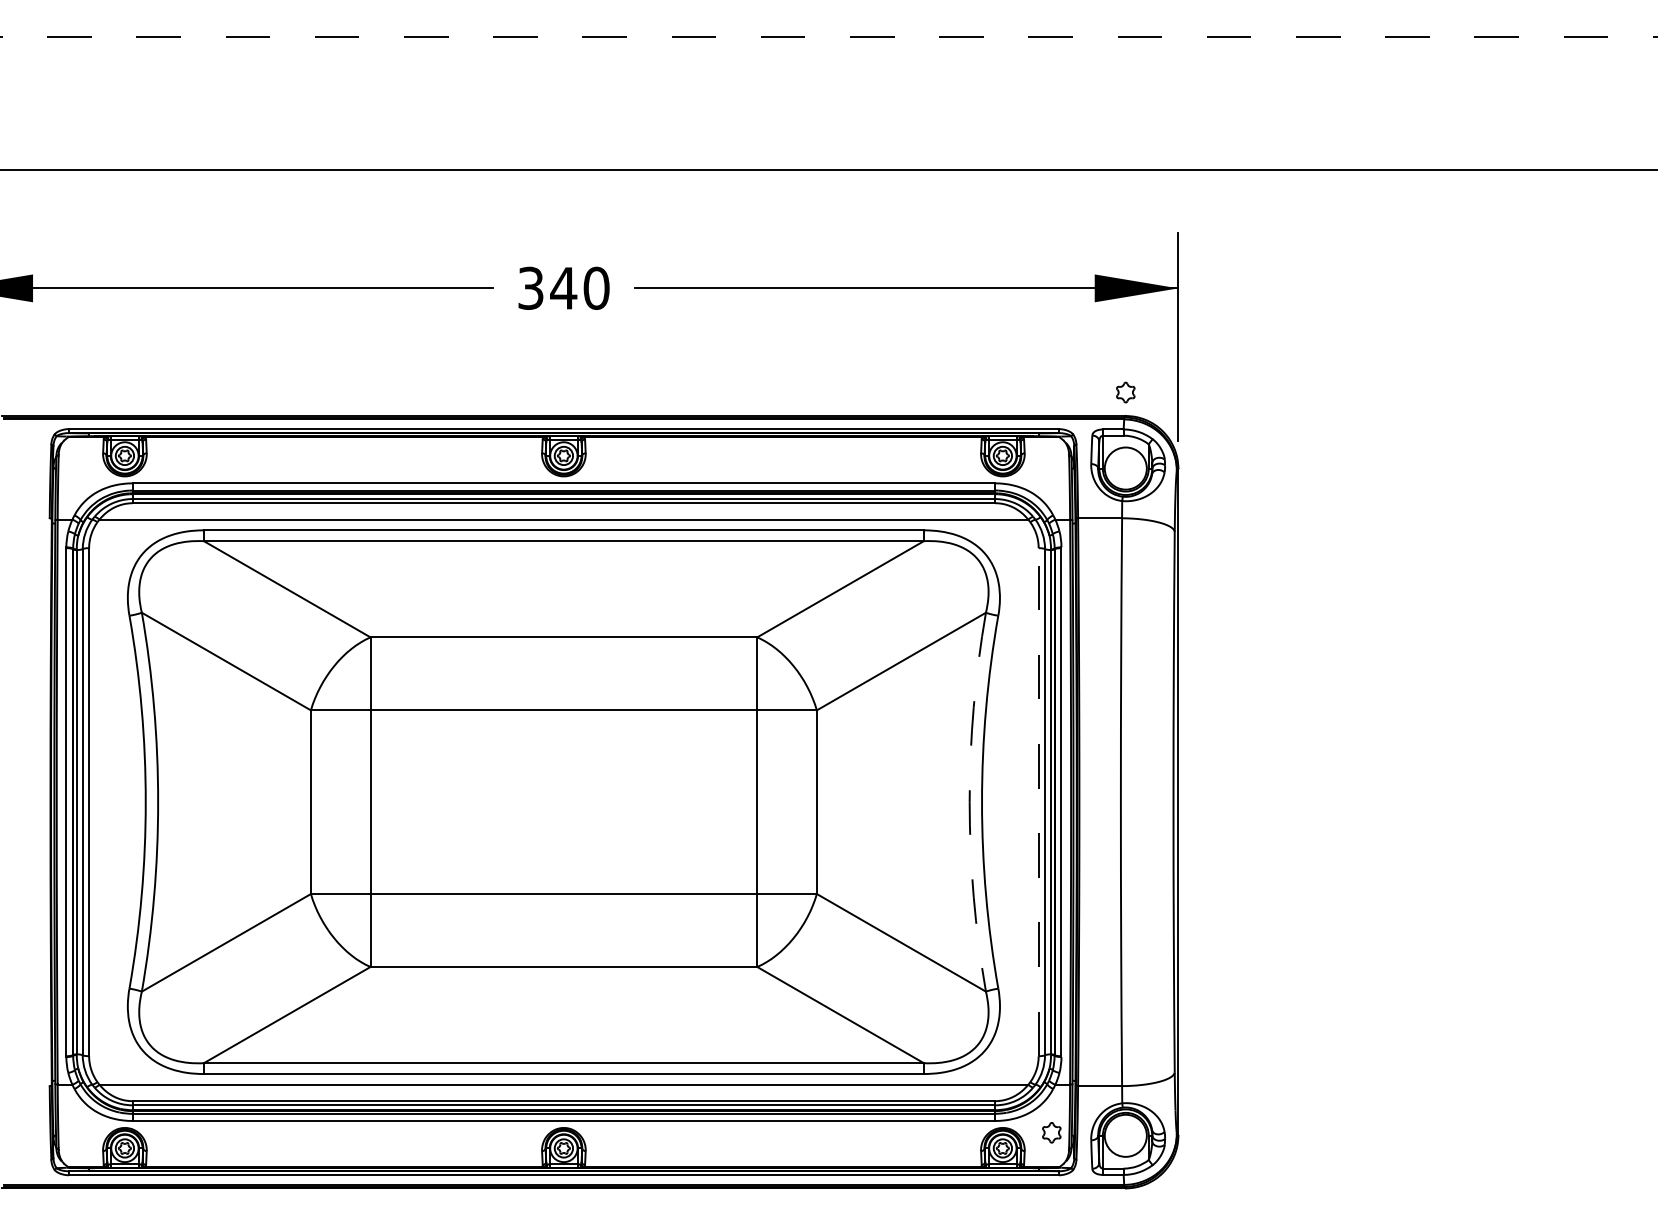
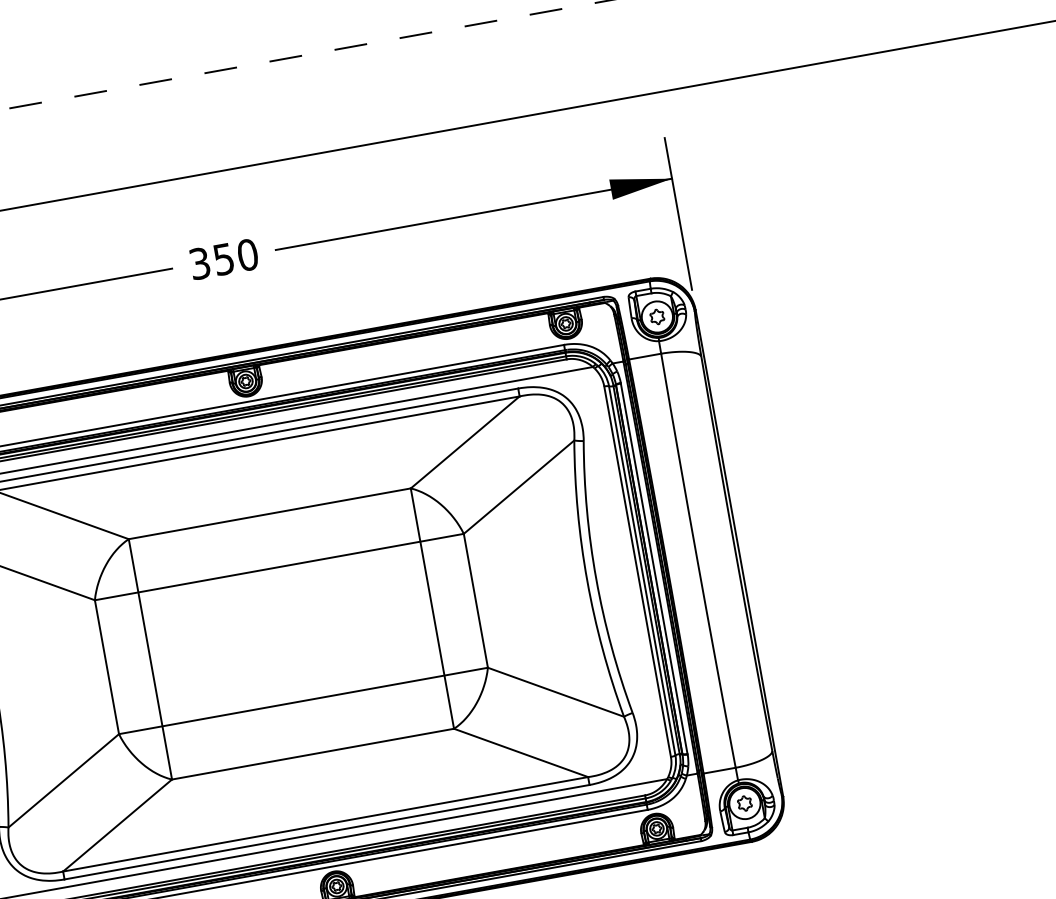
text: (563, 288) -> (223, 259), 340 -> 350
part: (1125, 392) -> (657, 316), moved
line: (1038, 801) -> (637, 571), dashed -> solid
arc: (969, 802) -> (587, 581), dashed -> solid
part: (1051, 1132) -> (744, 803), moved

